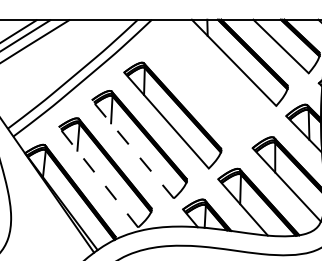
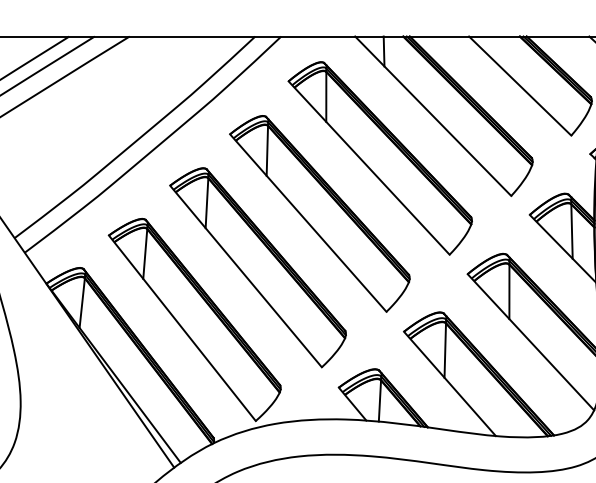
part: (205, 85) -> (380, 158), added
line: (132, 149) -> (245, 276), dashed -> solid
line: (98, 177) -> (182, 328), dashed -> solid

